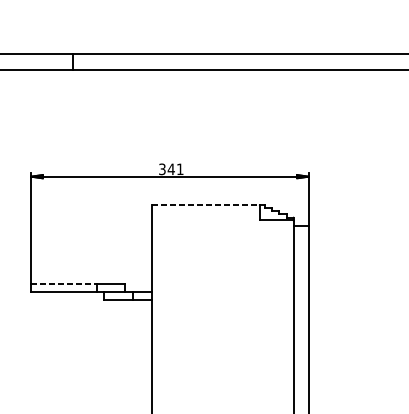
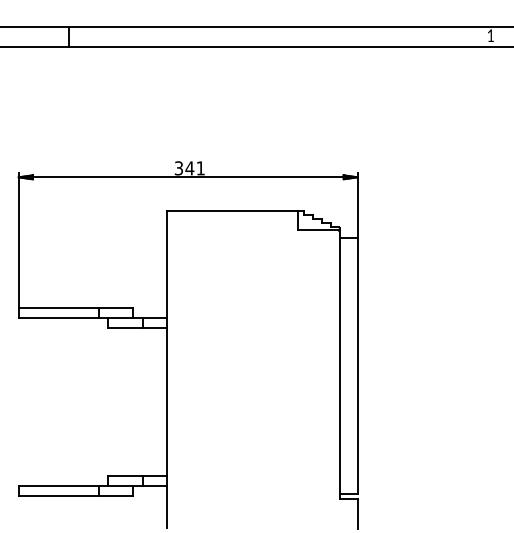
line: (206, 204) -> (232, 211), dashed -> solid
line: (63, 284) -> (58, 308), dashed -> solid

